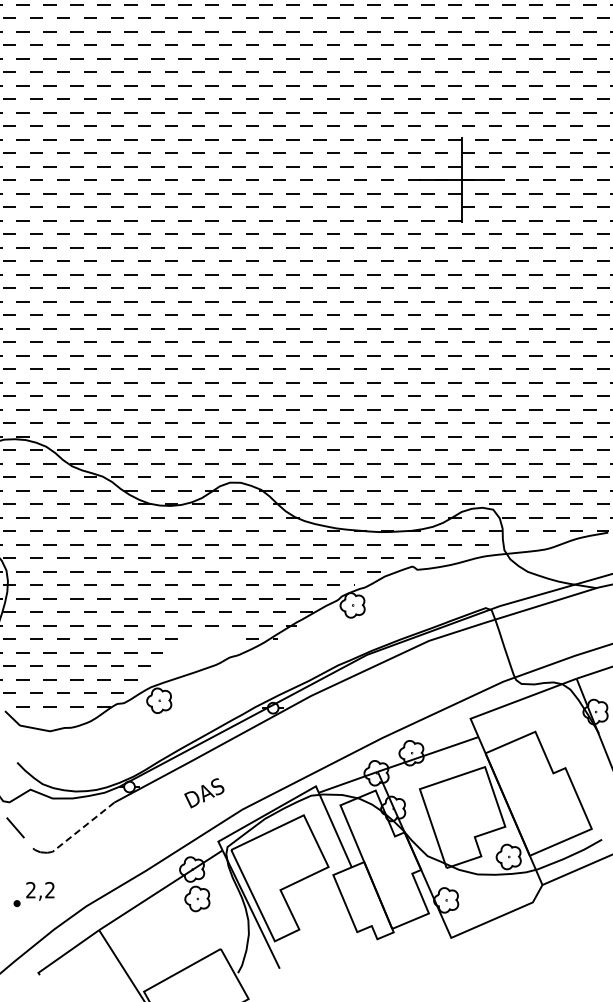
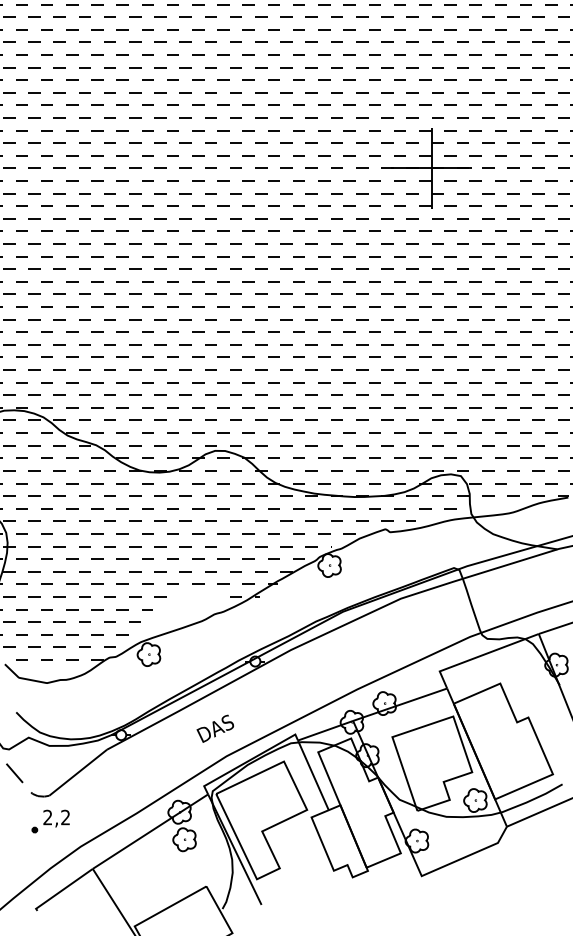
text: (204, 793) -> (215, 729), moved
line: (83, 827) -> (78, 772), dashed -> solid
part: (33, 894) -> (50, 821), moved

